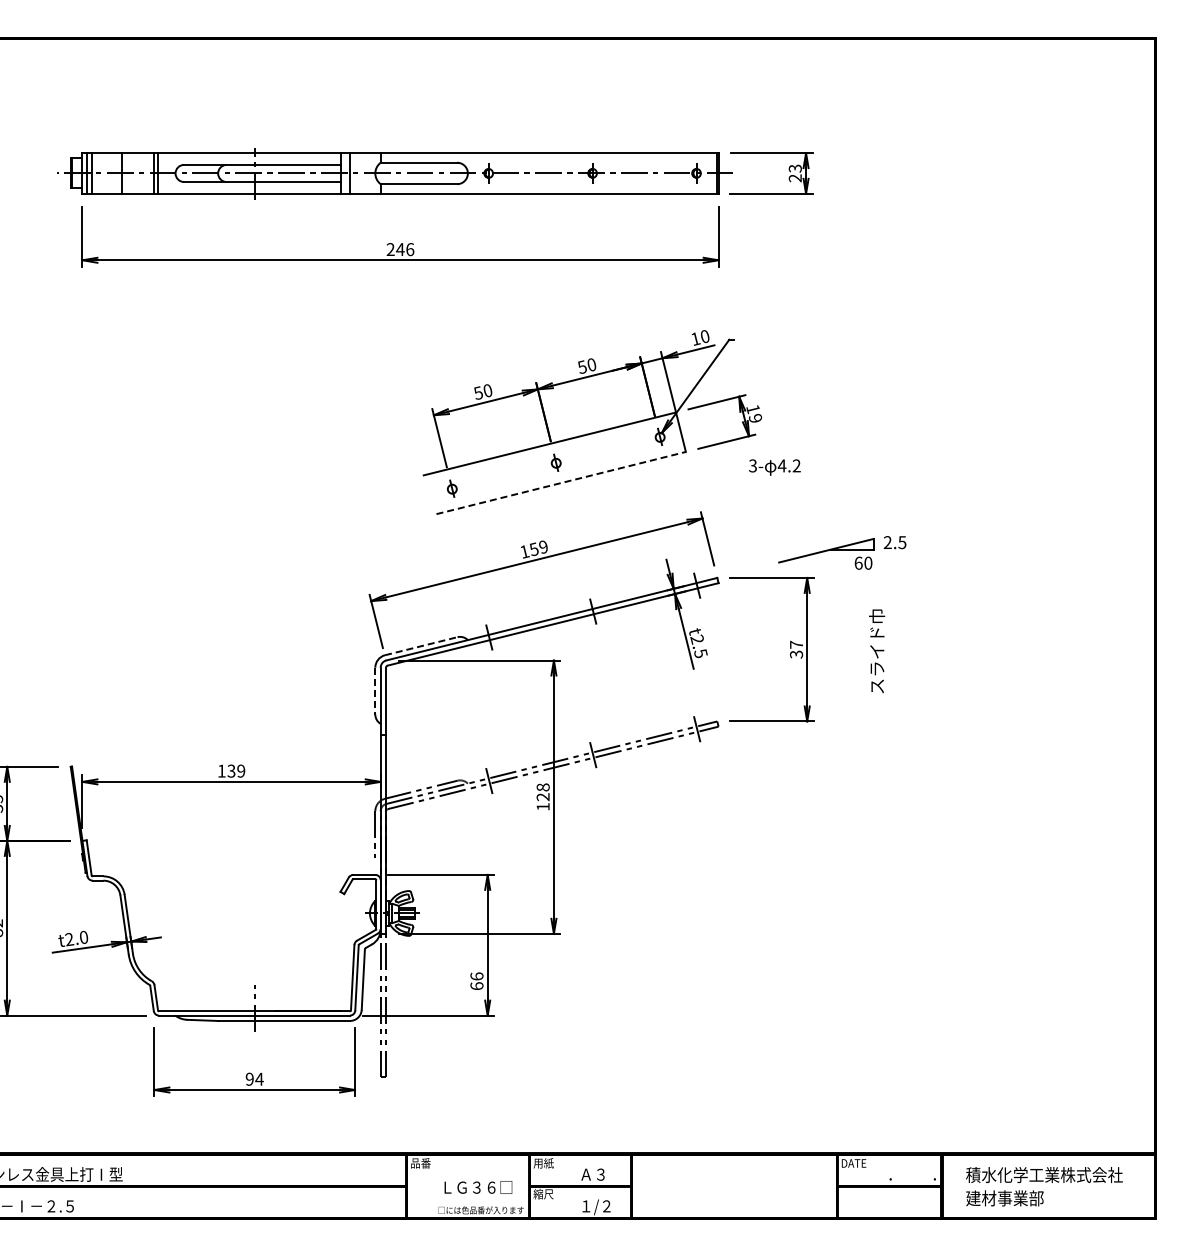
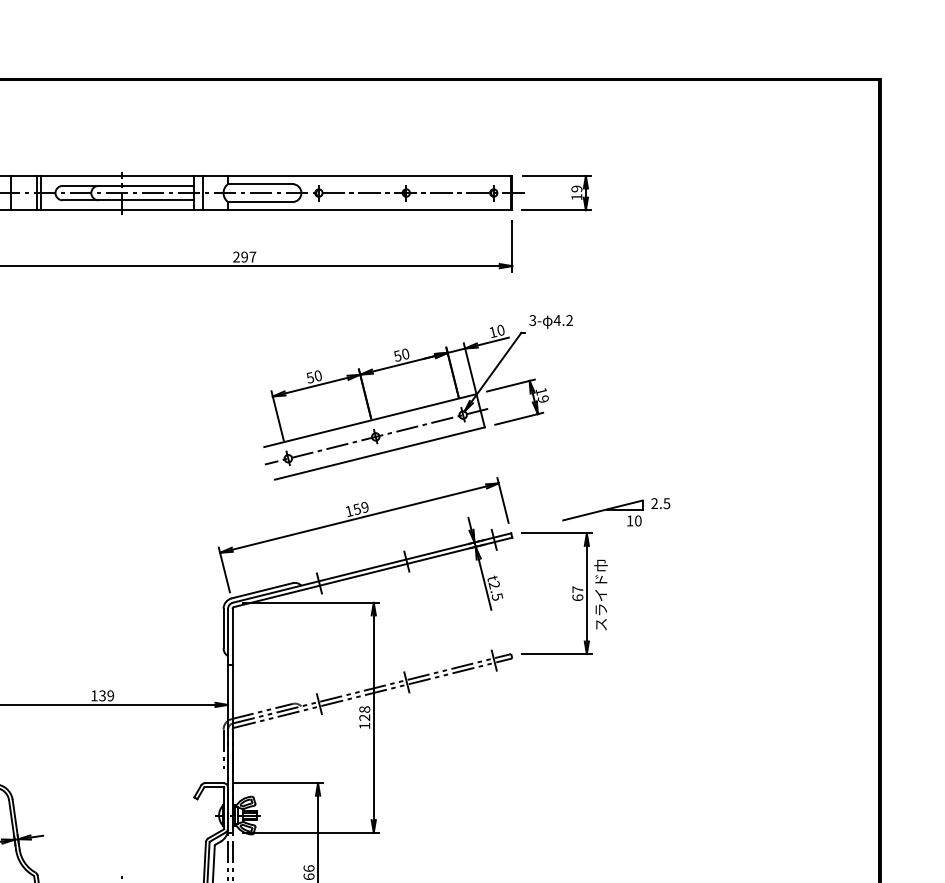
text: (794, 173) -> (576, 193), 23 -> 19
text: (405, 249) -> (248, 257), 246 -> 297
line: (556, 462) -> (375, 436), added
text: (774, 467) -> (550, 321), moved
line: (561, 483) -> (380, 453), dashed -> solid
text: (858, 562) -> (629, 520), 60 -> 10
line: (421, 646) -> (262, 591), dashed -> solid
text: (877, 650) -> (601, 594), moved
text: (796, 654) -> (577, 597), 37 -> 67
line: (375, 691) -> (223, 628), dashed -> solid

